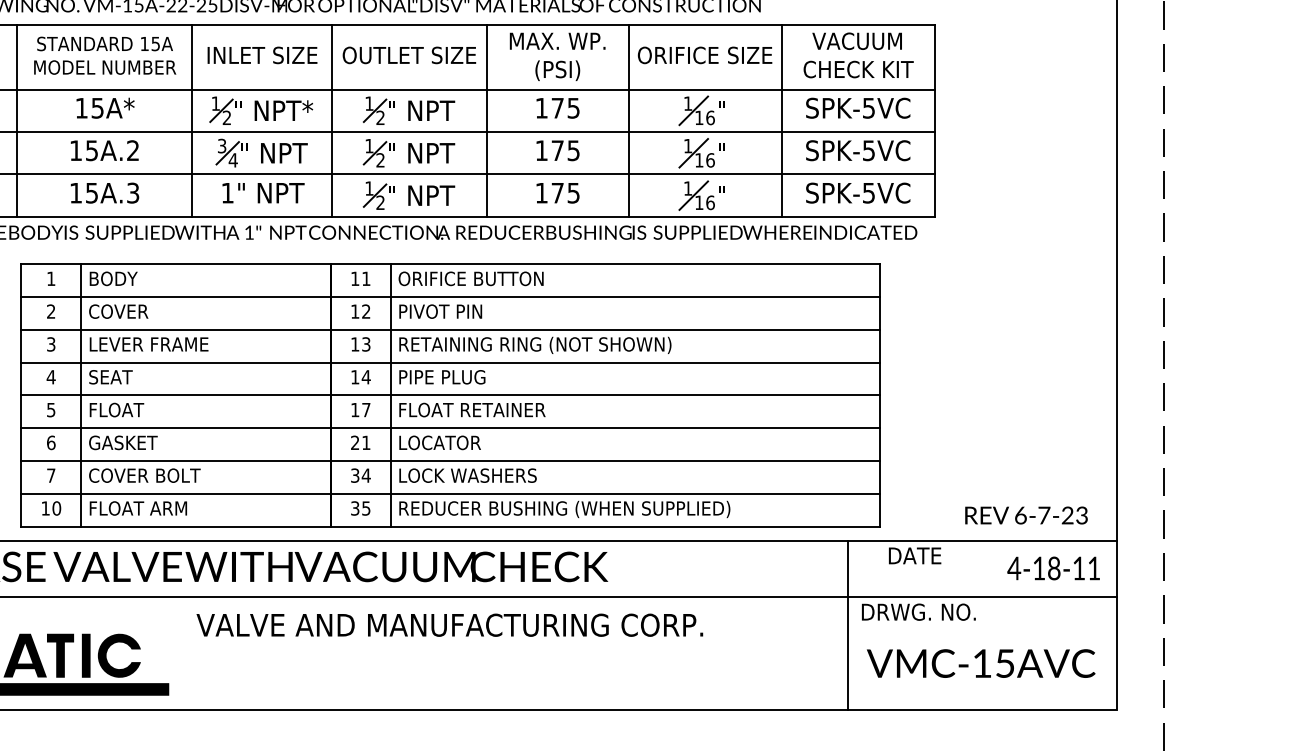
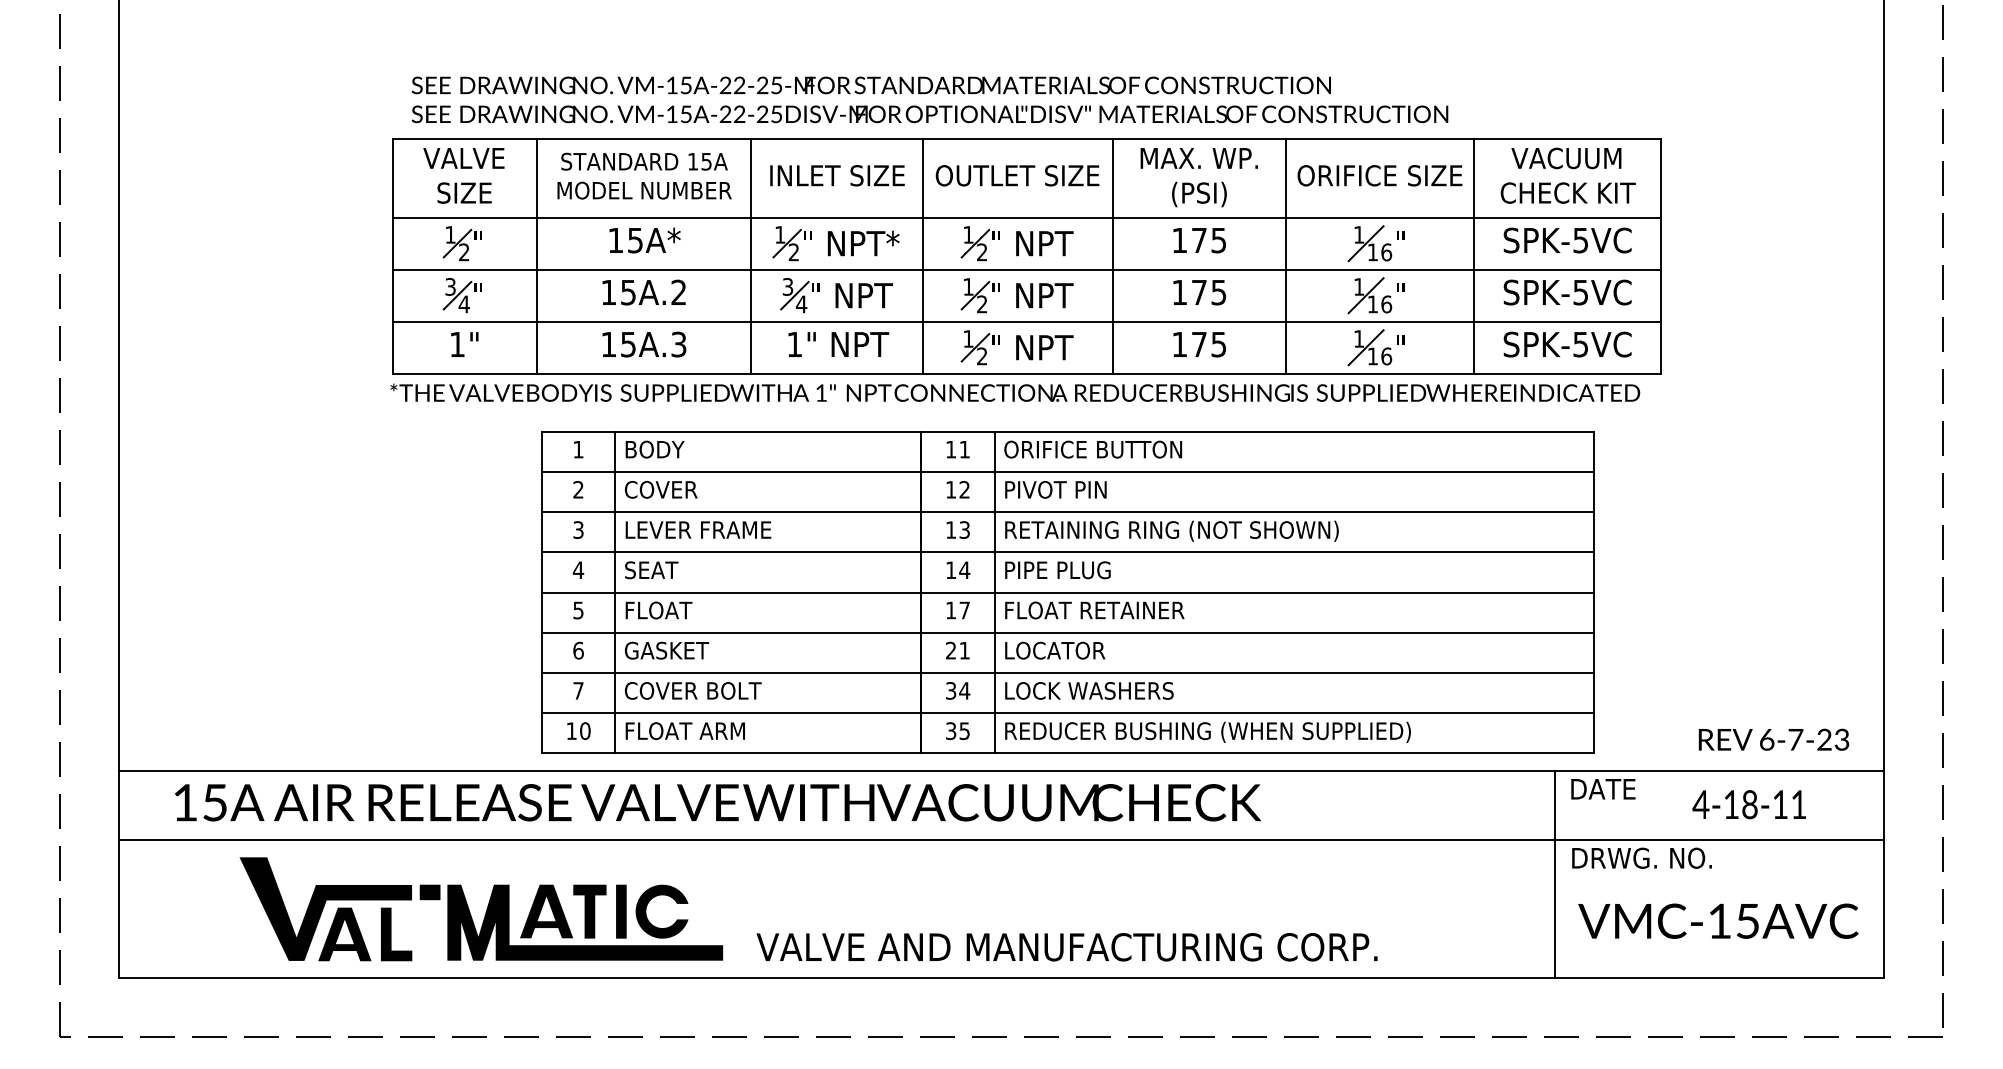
text: (915, 556) -> (1603, 789), moved
text: (1053, 568) -> (1748, 804), moved
text: (449, 625) -> (1066, 947), moved

